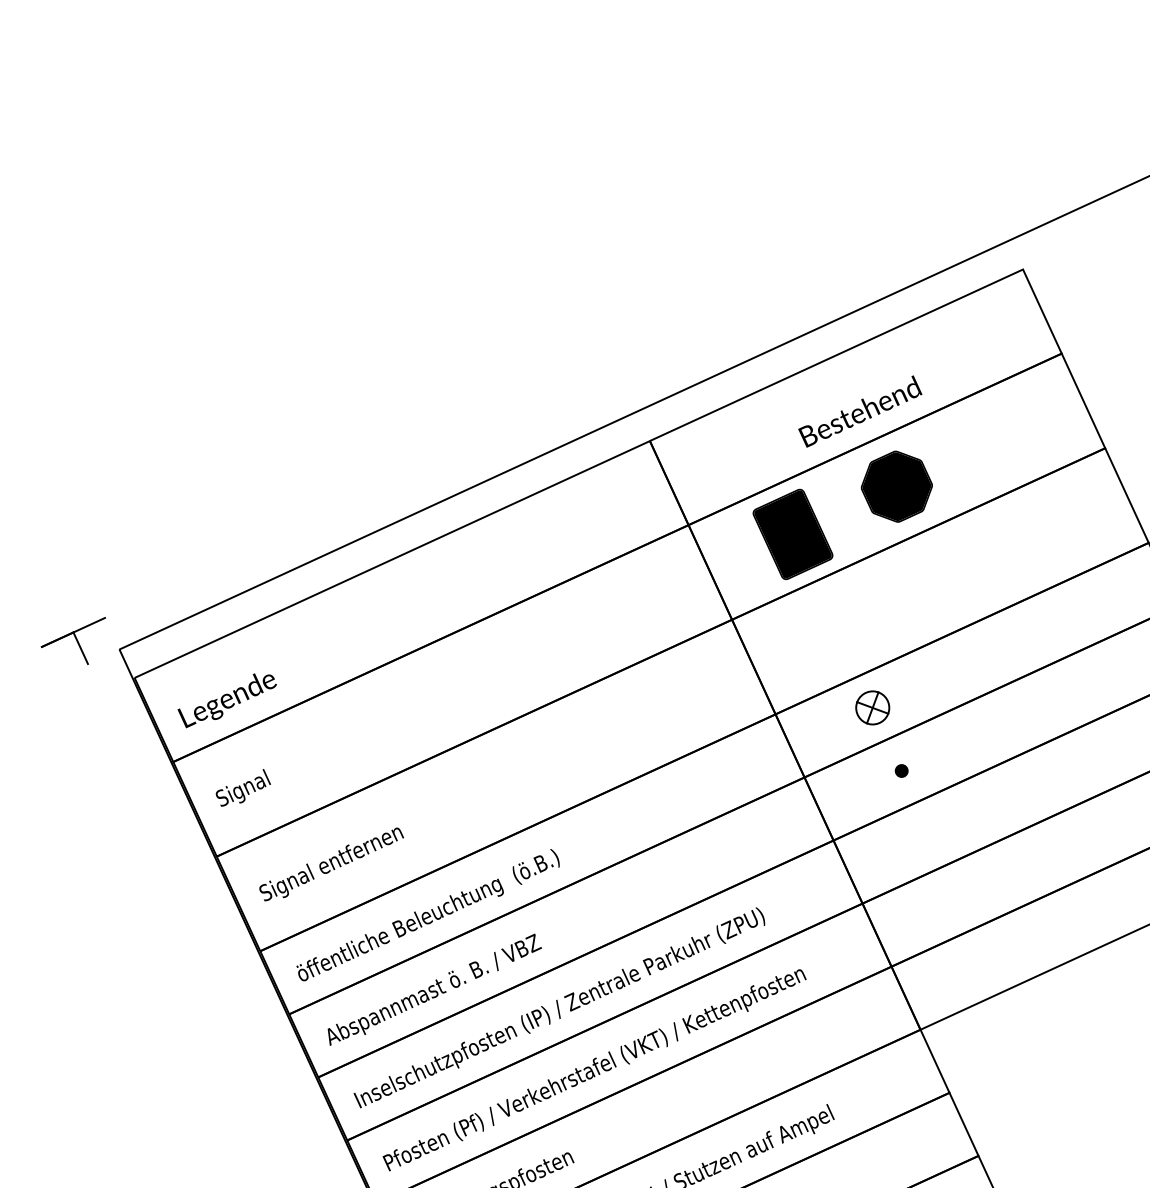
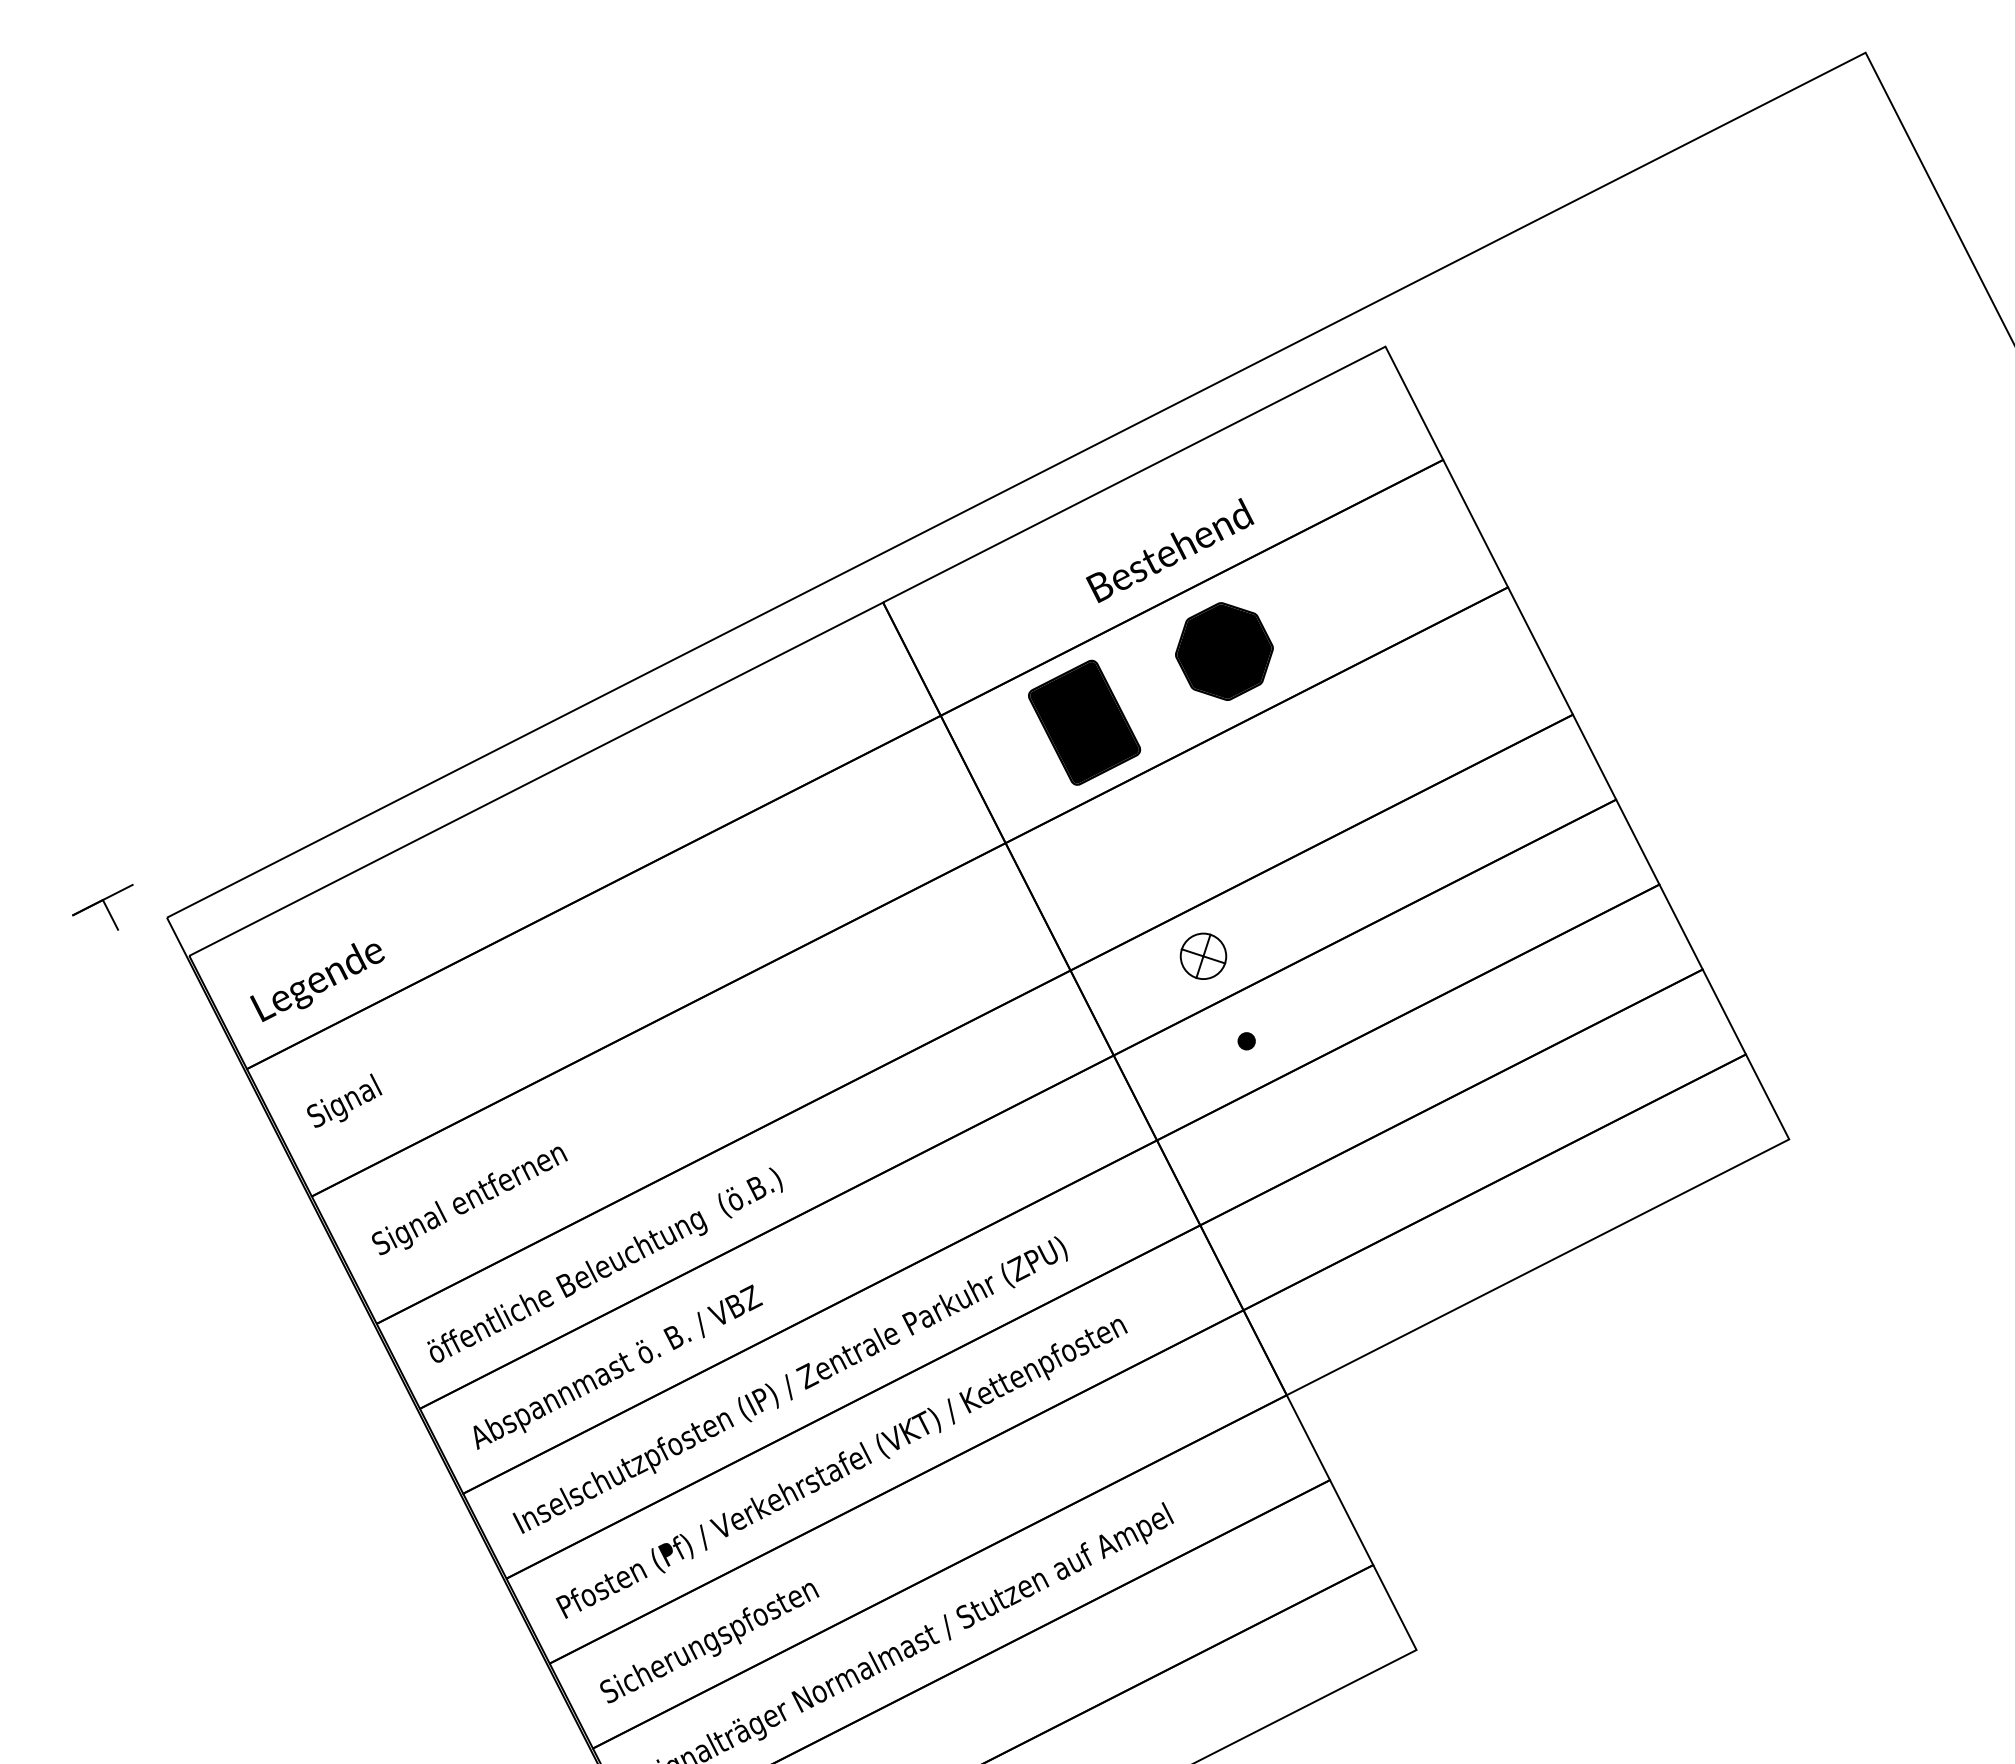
part: (72, 640) -> (102, 907), size x0.7

